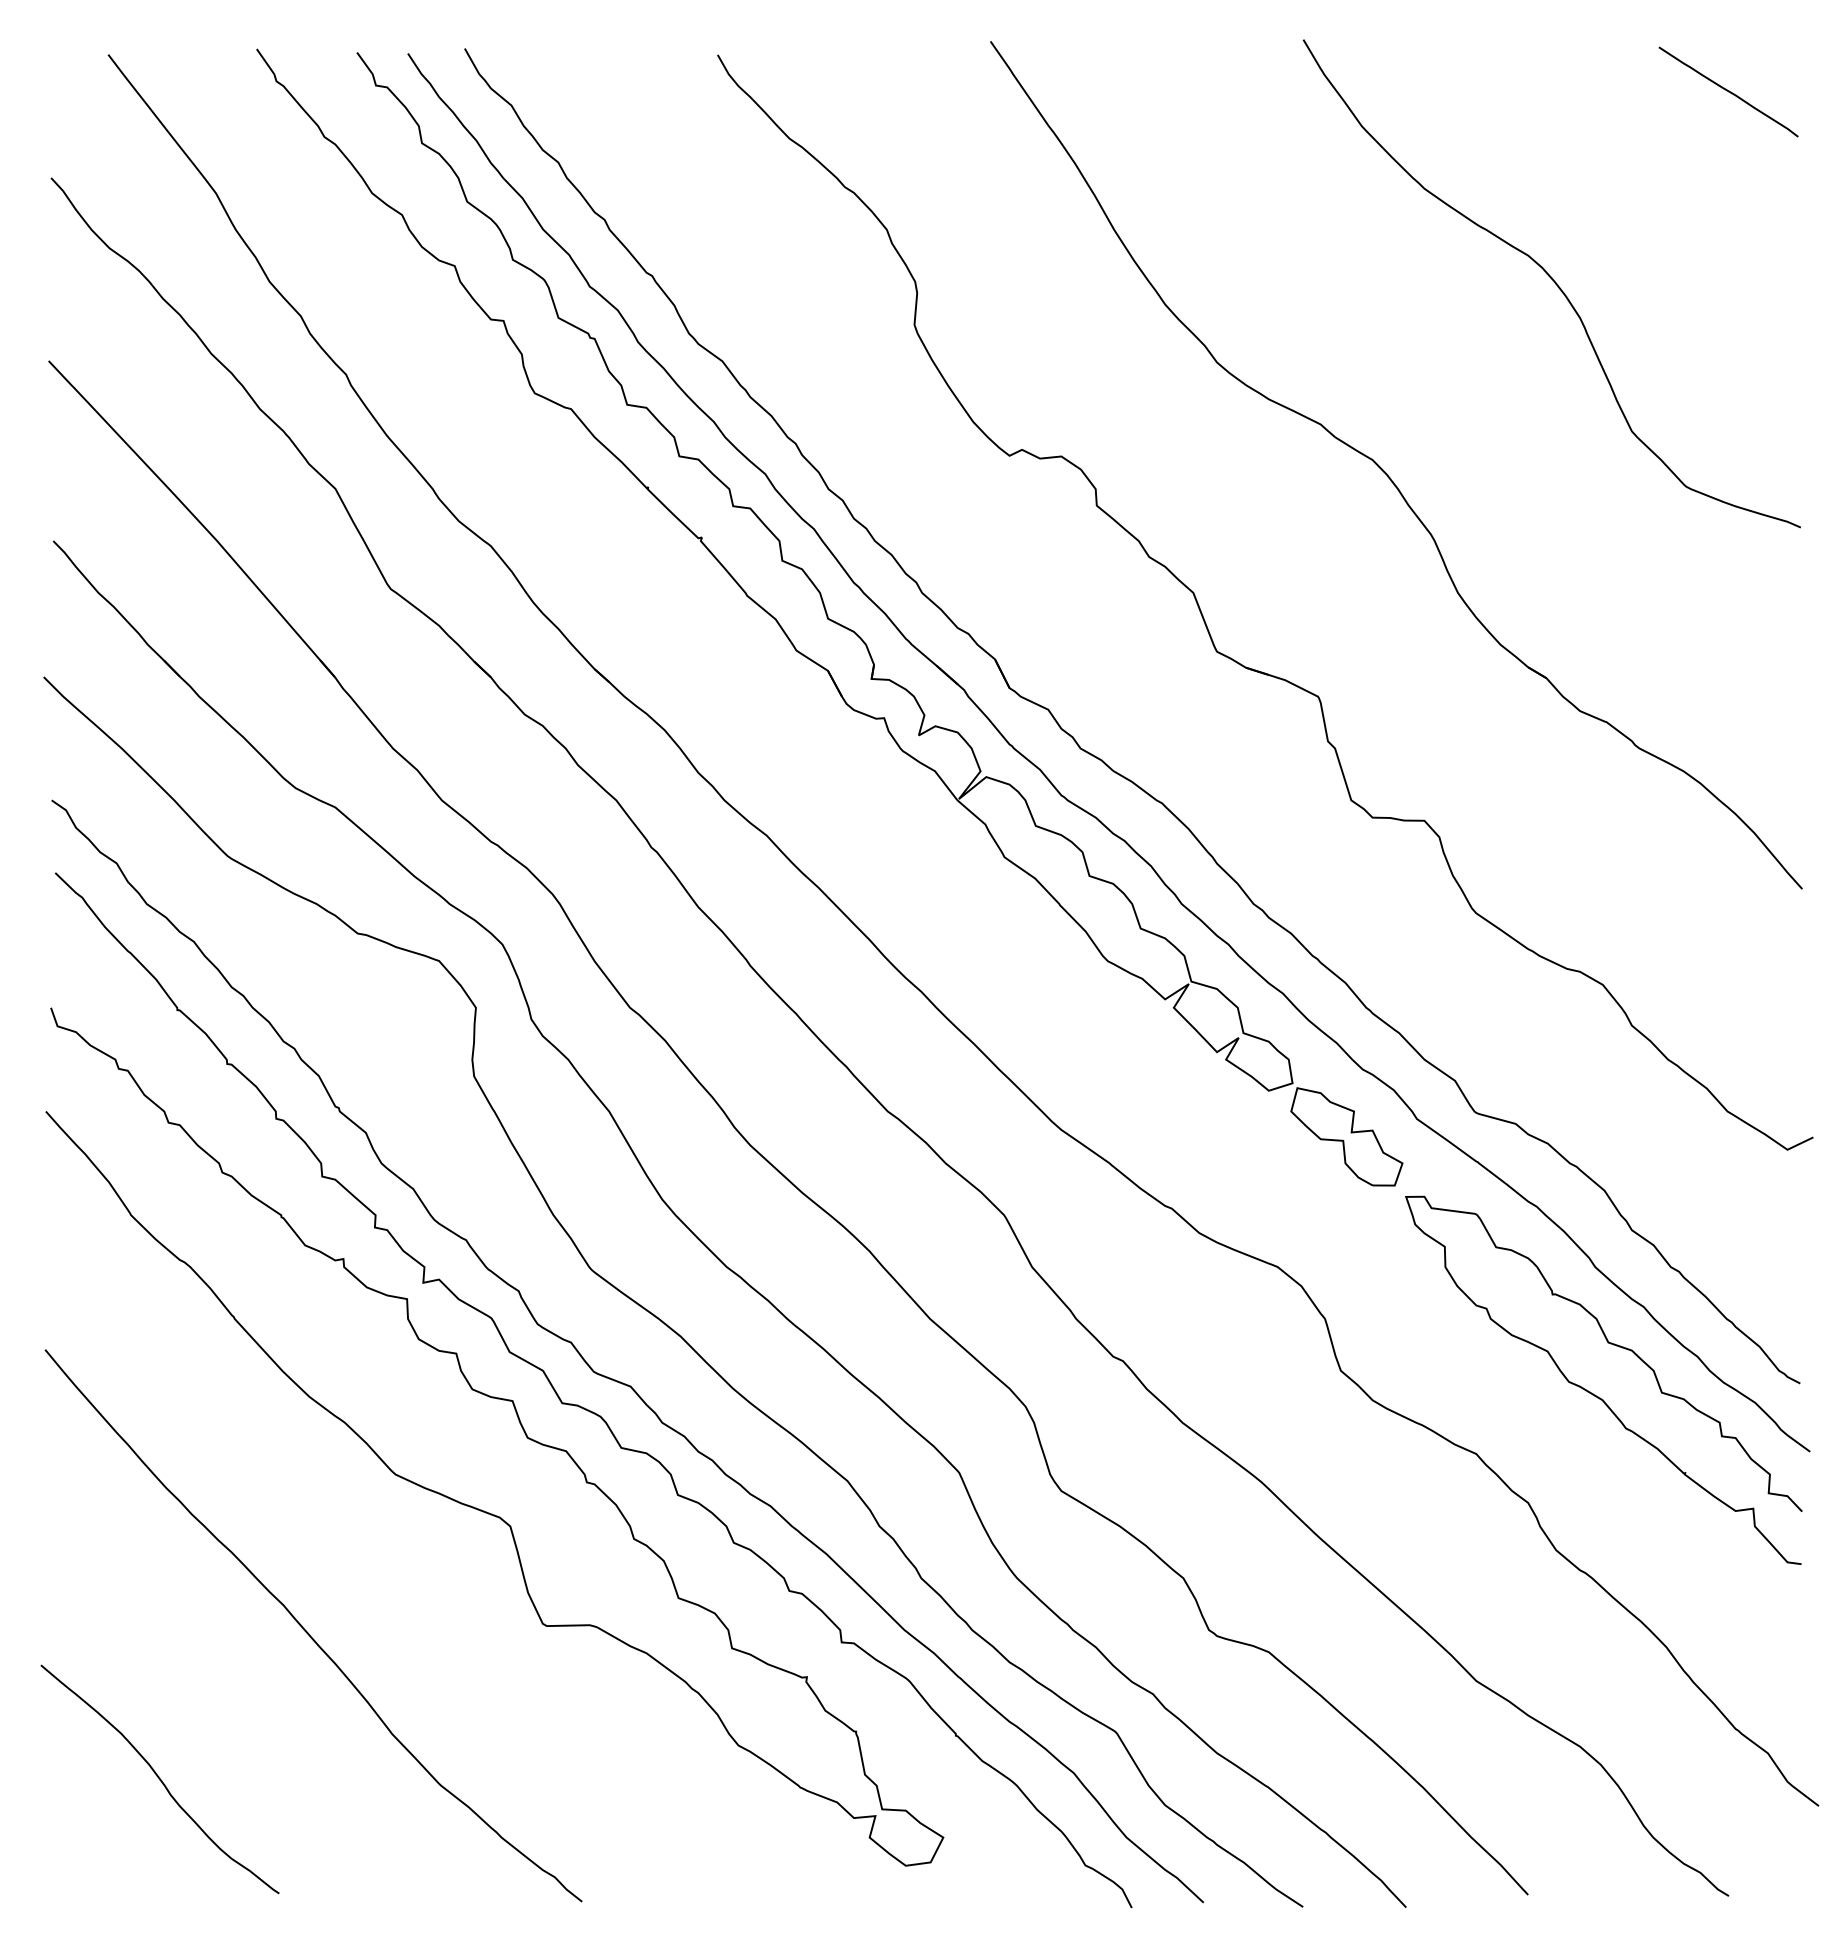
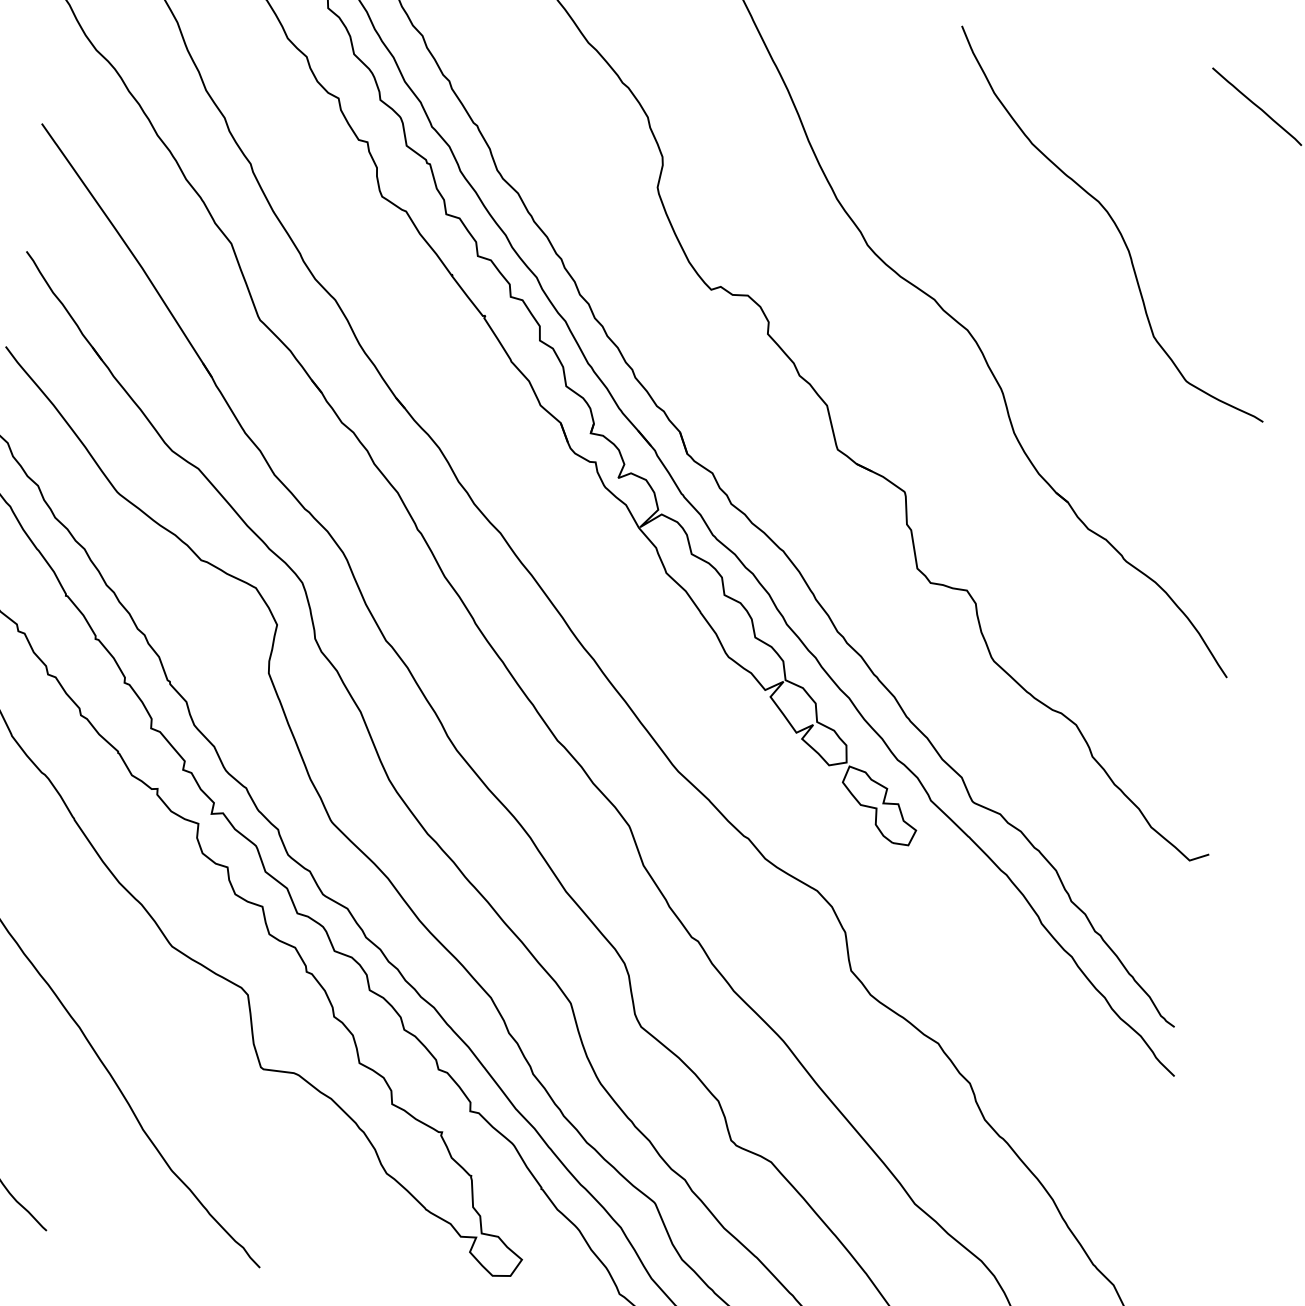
curve: (1595, 1394) -> (1028, 1013), removed

